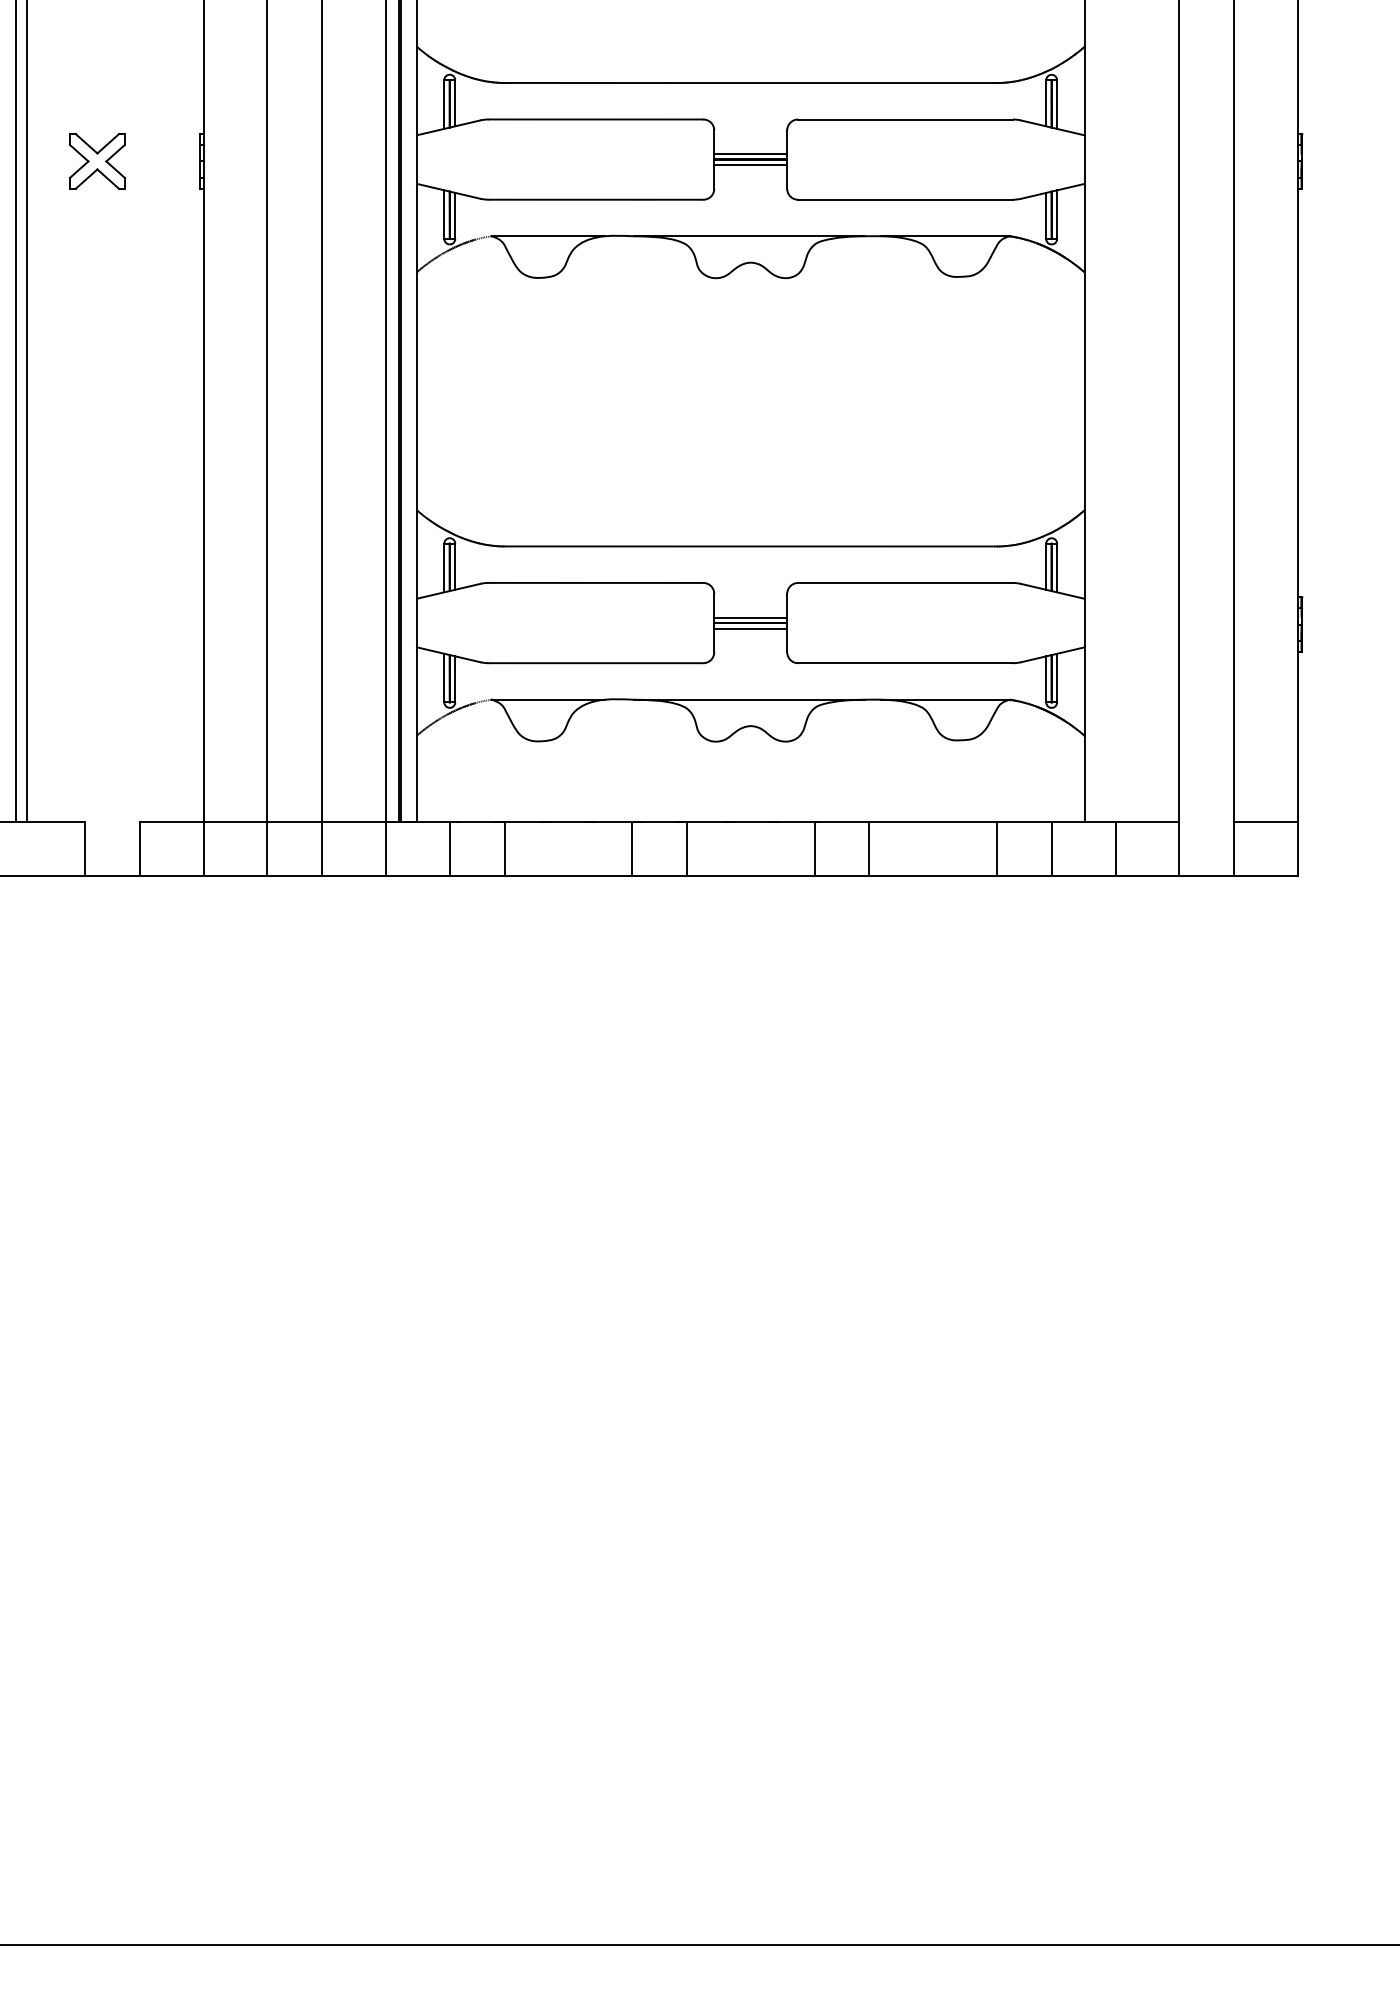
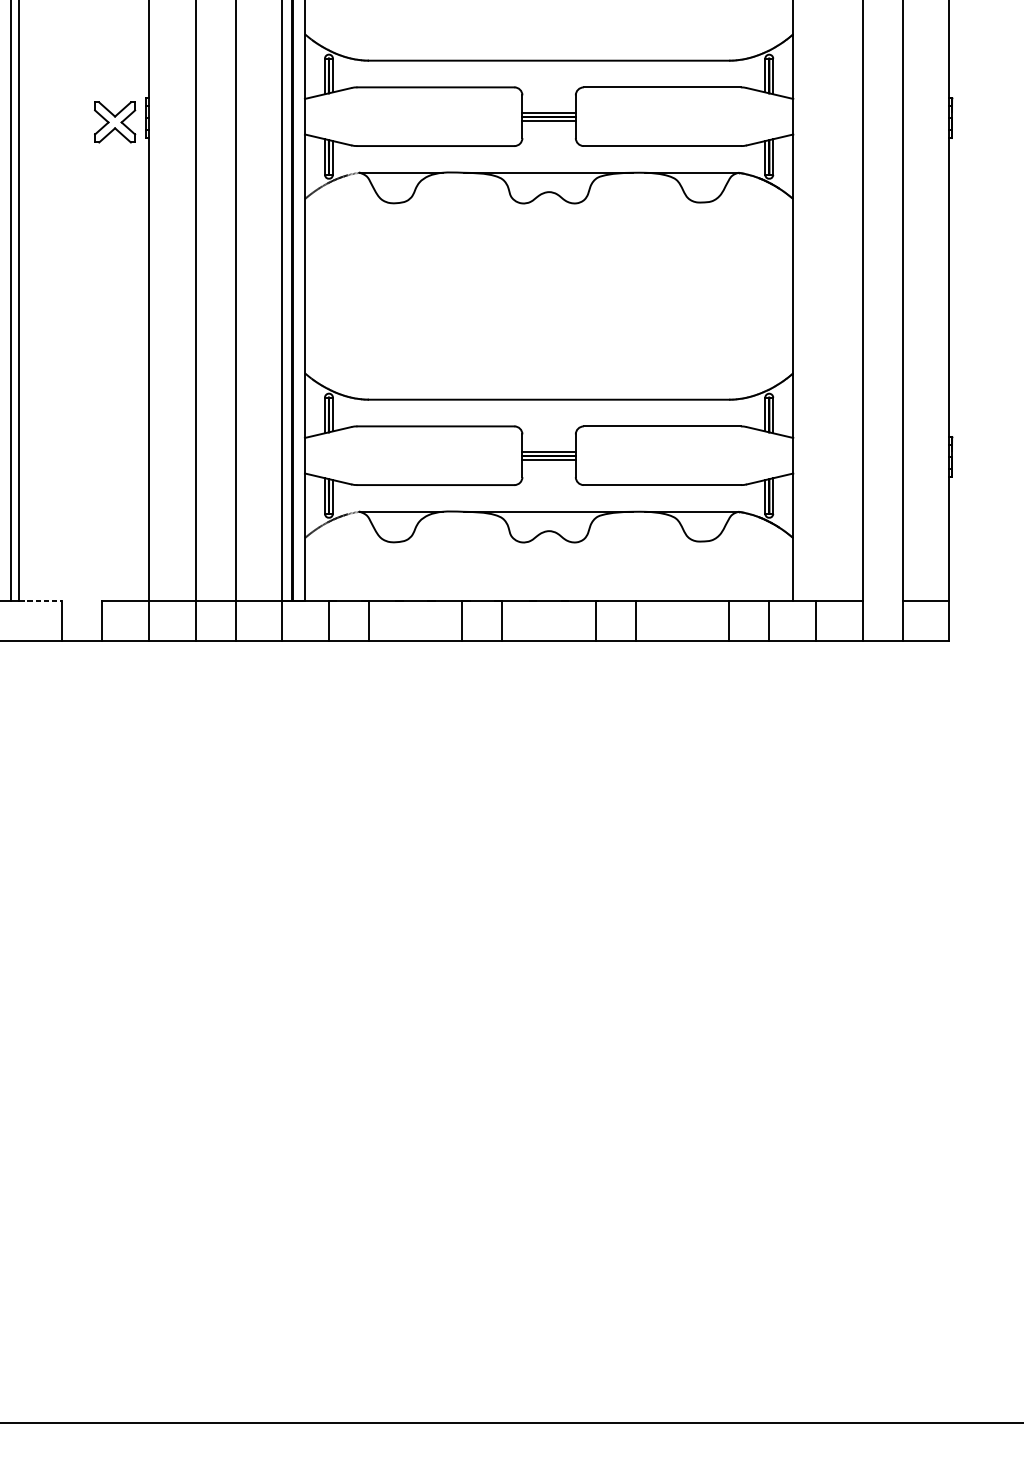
part: (97, 161) -> (115, 122), moved
line: (56, 821) -> (41, 600), solid -> dashed

